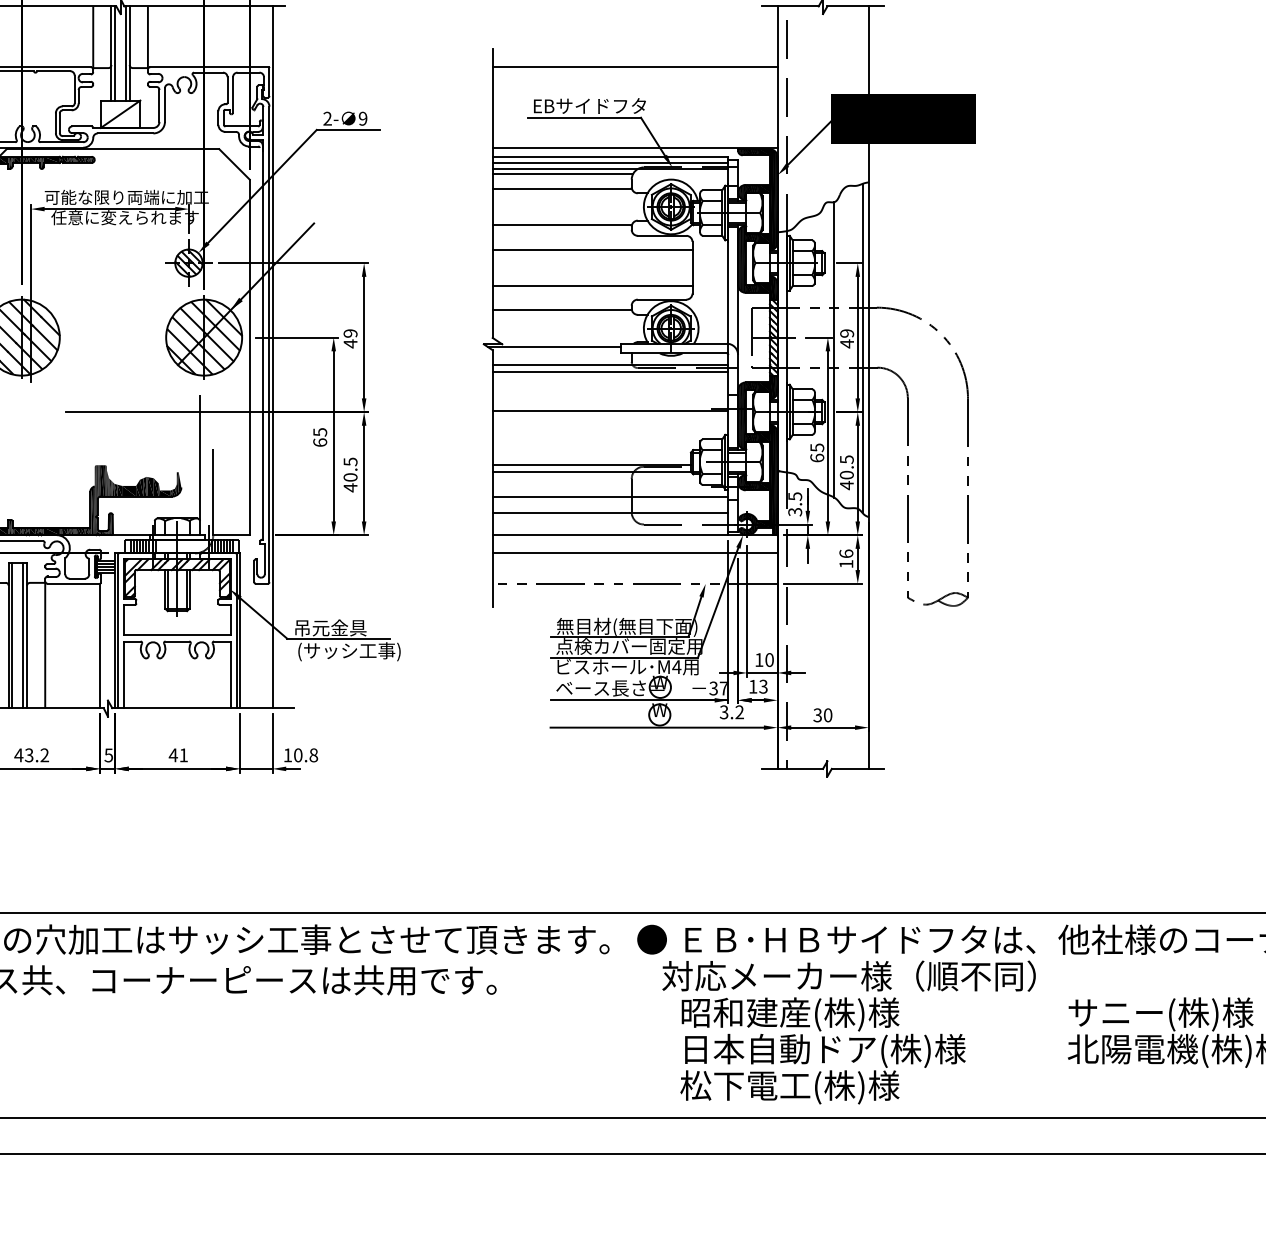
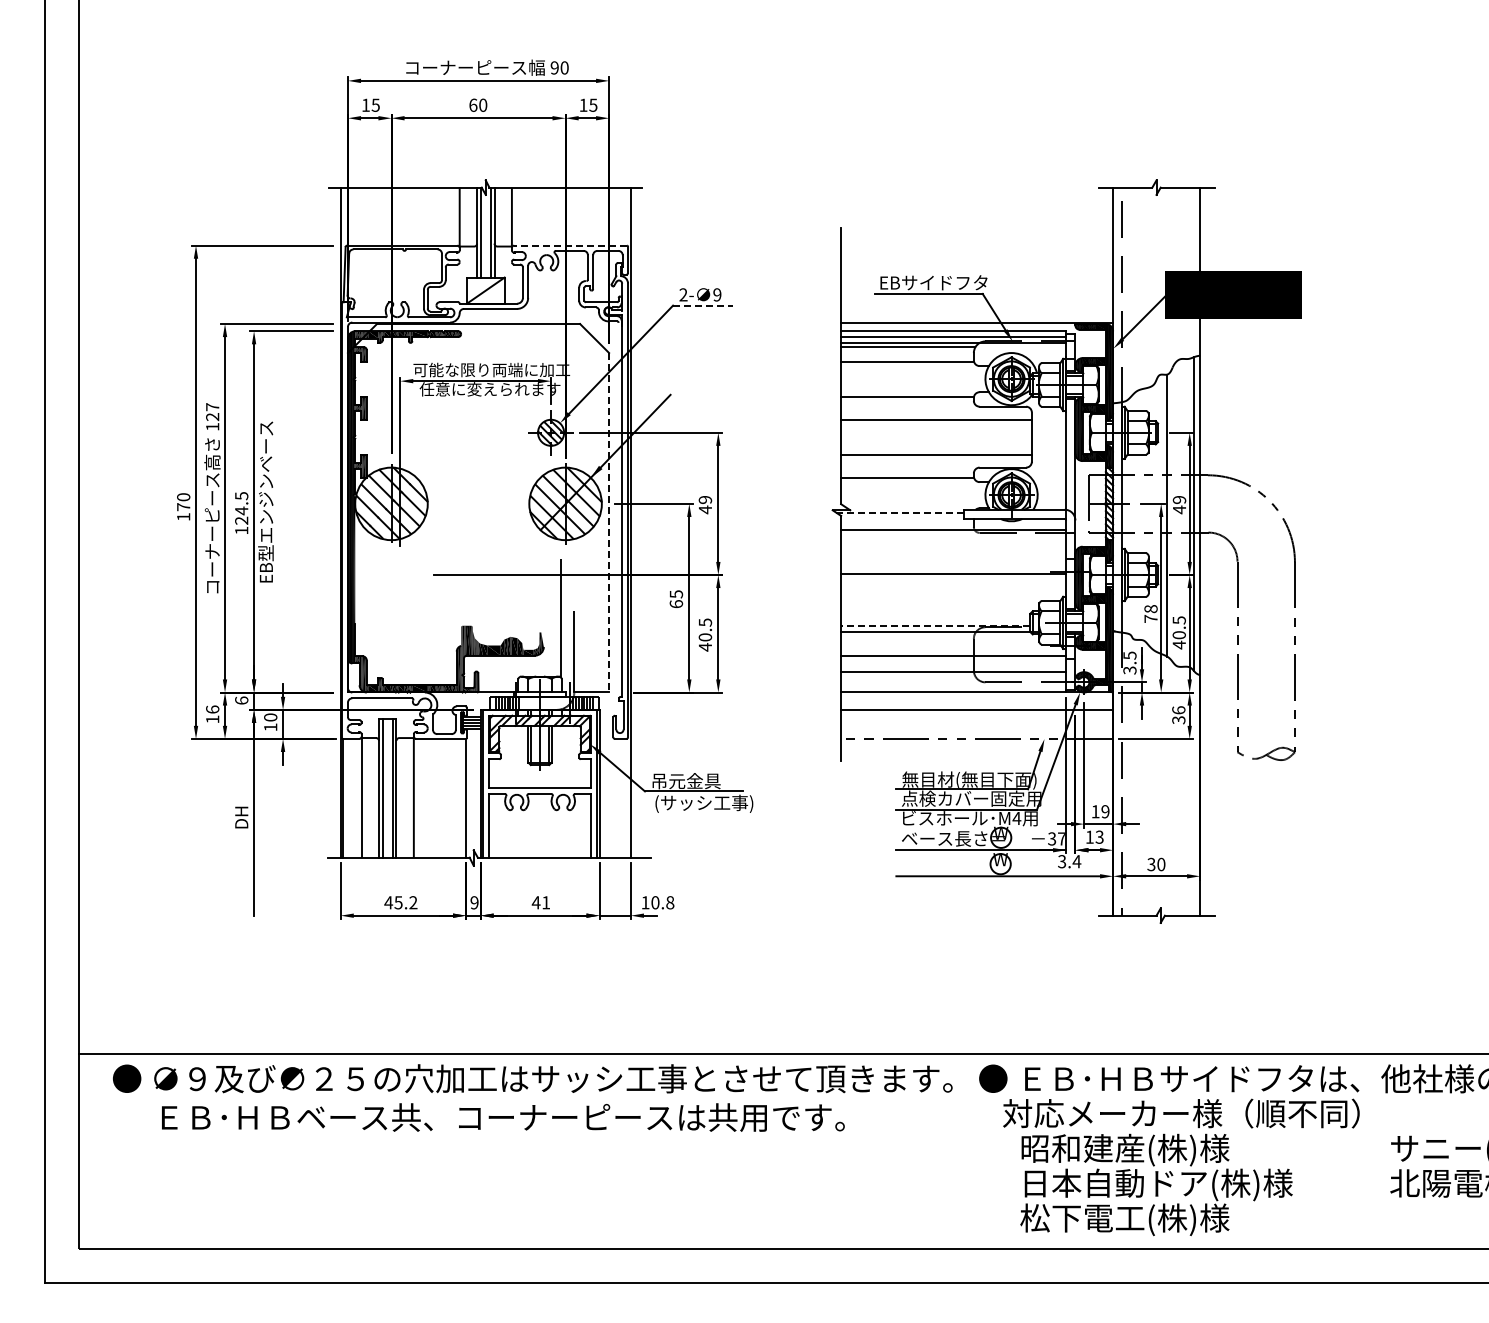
line: (209, 67) -> (570, 245), solid -> dashed
line: (635, 67) -> (977, 245), removed
line: (348, 129) -> (703, 305), solid -> dashed
line: (553, 346) -> (899, 512), solid -> dashed
line: (250, 357) -> (609, 522), solid -> dashed
line: (610, 371) -> (953, 536), removed
text: (816, 452) -> (1150, 613), 65 -> 78
line: (591, 464) -> (935, 625), solid -> dashed
text: (846, 564) -> (1178, 720), 16 -> 36
text: (769, 659) -> (1105, 811), 10 -> 19
text: (739, 712) -> (1076, 861), 3.2 -> 3.4
text: (29, 755) -> (398, 902), 43.2 -> 45.2
text: (108, 755) -> (474, 902), 5 -> 9

